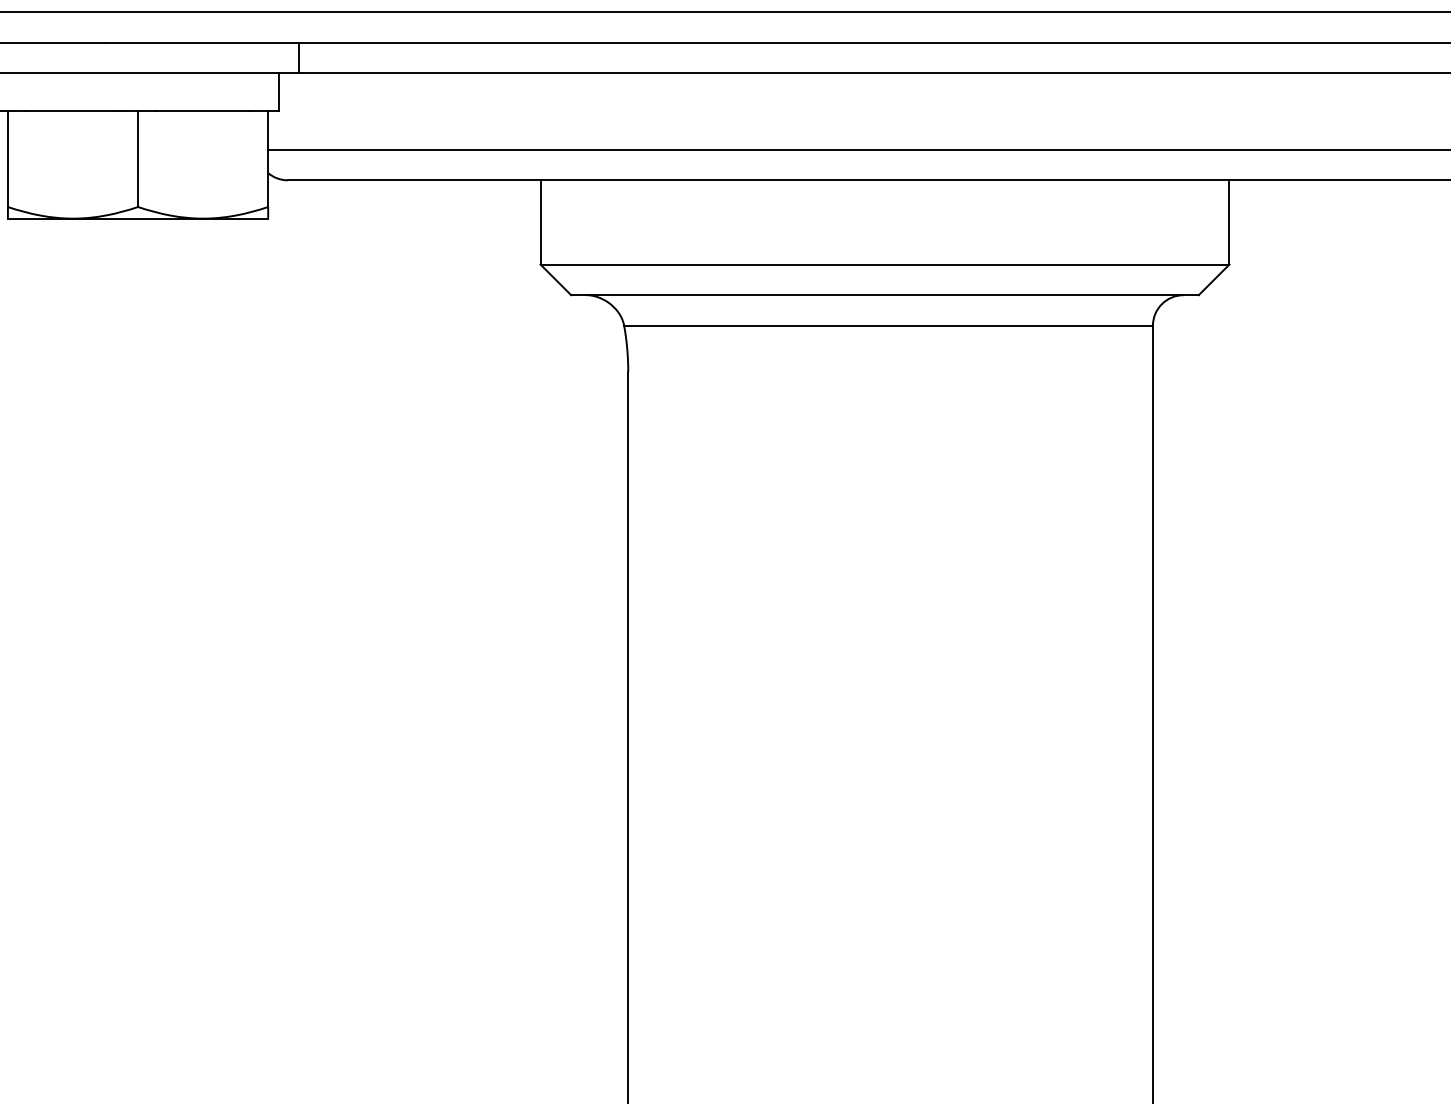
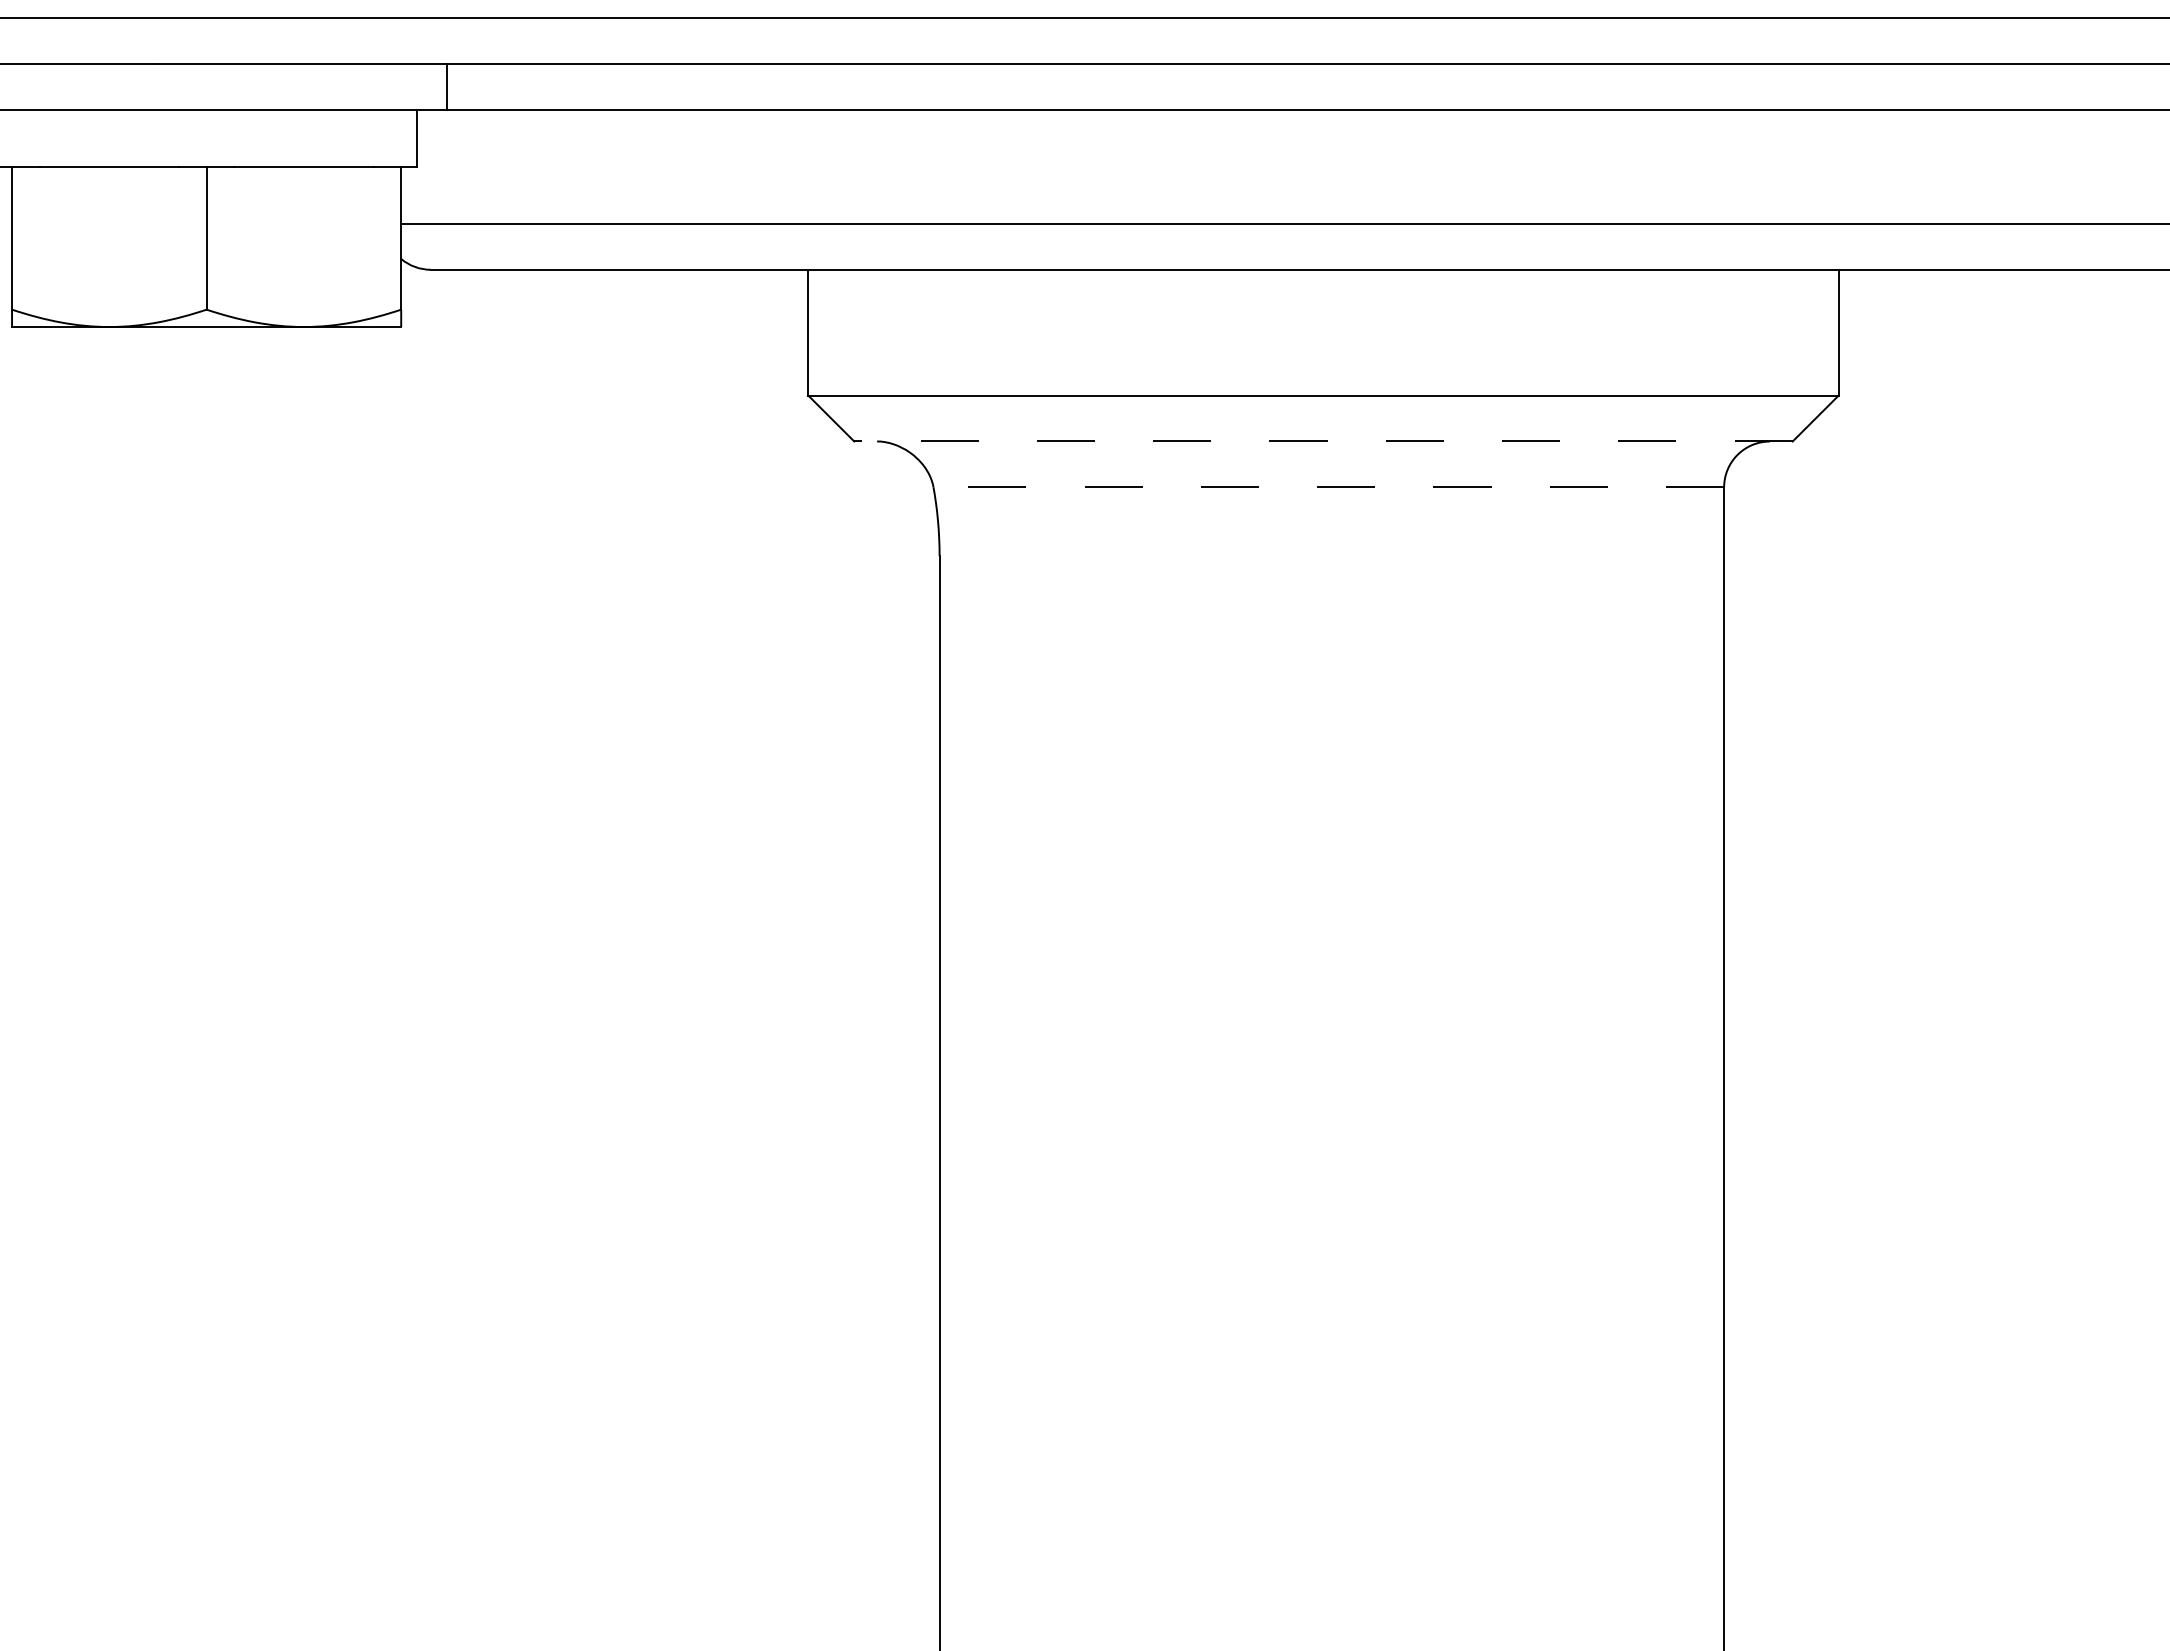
line: (884, 295) -> (1322, 441), solid -> dashed
line: (888, 325) -> (1328, 486), solid -> dashed

